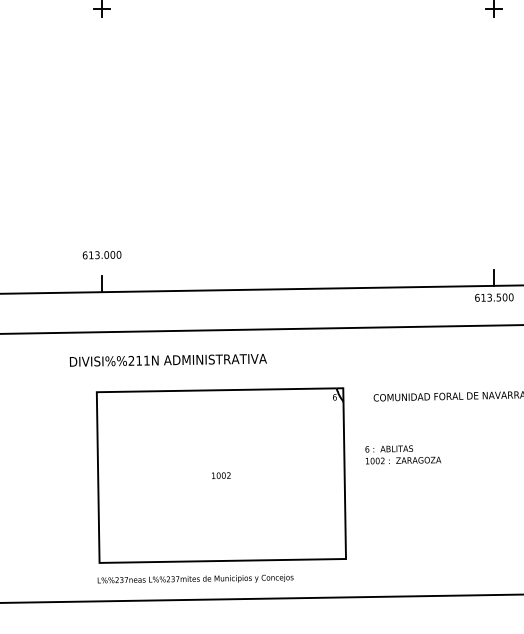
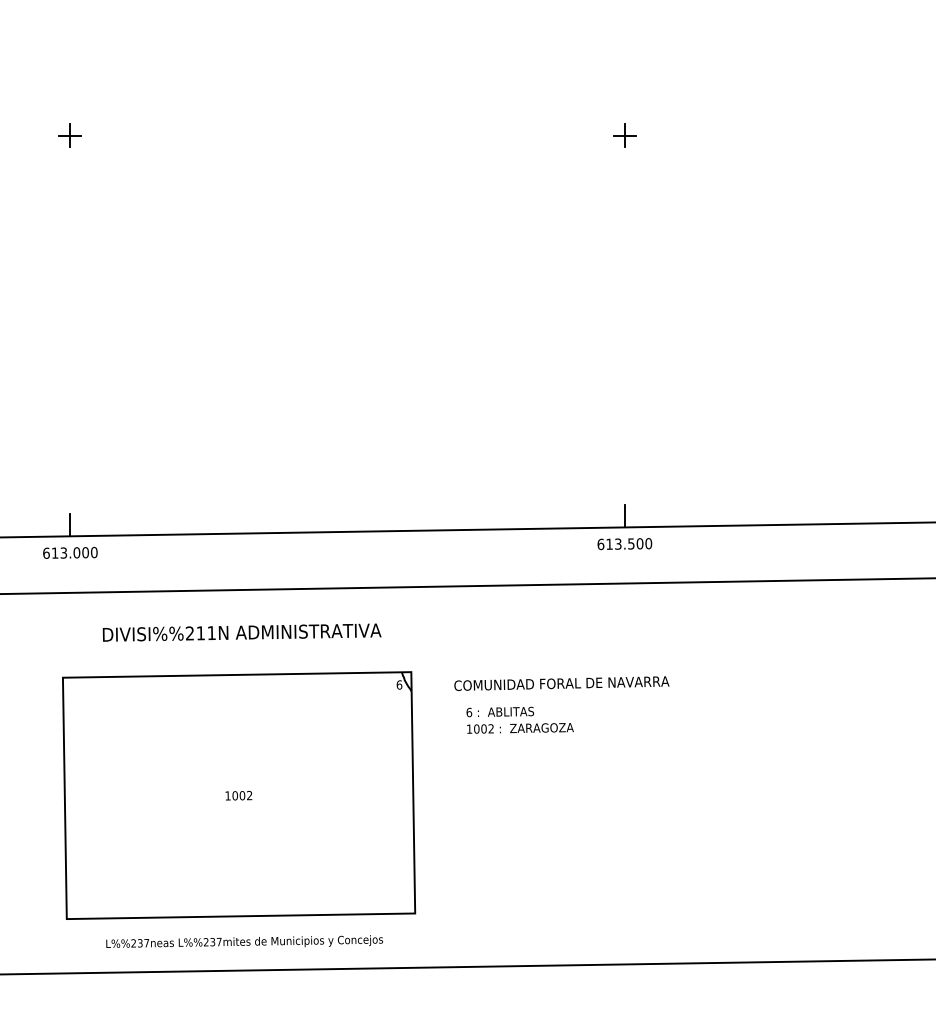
text: (102, 254) -> (70, 552), moved
text: (167, 360) -> (241, 632), moved
text: (402, 454) -> (519, 719), moved
text: (195, 578) -> (244, 941), moved

